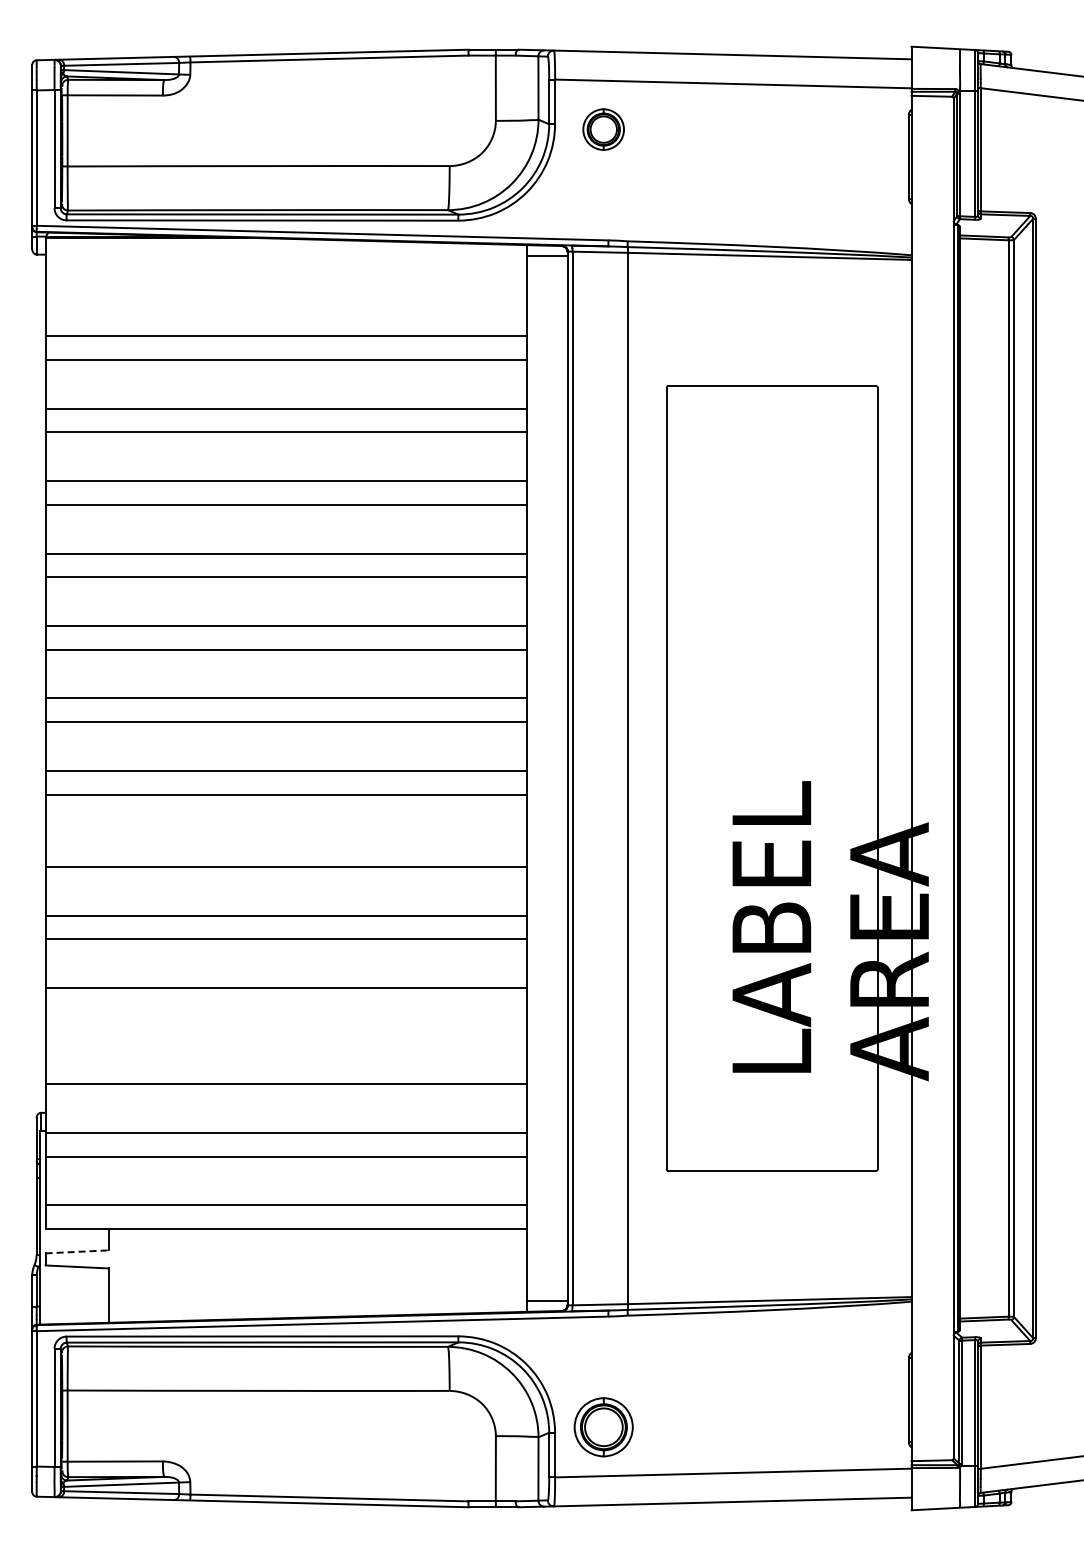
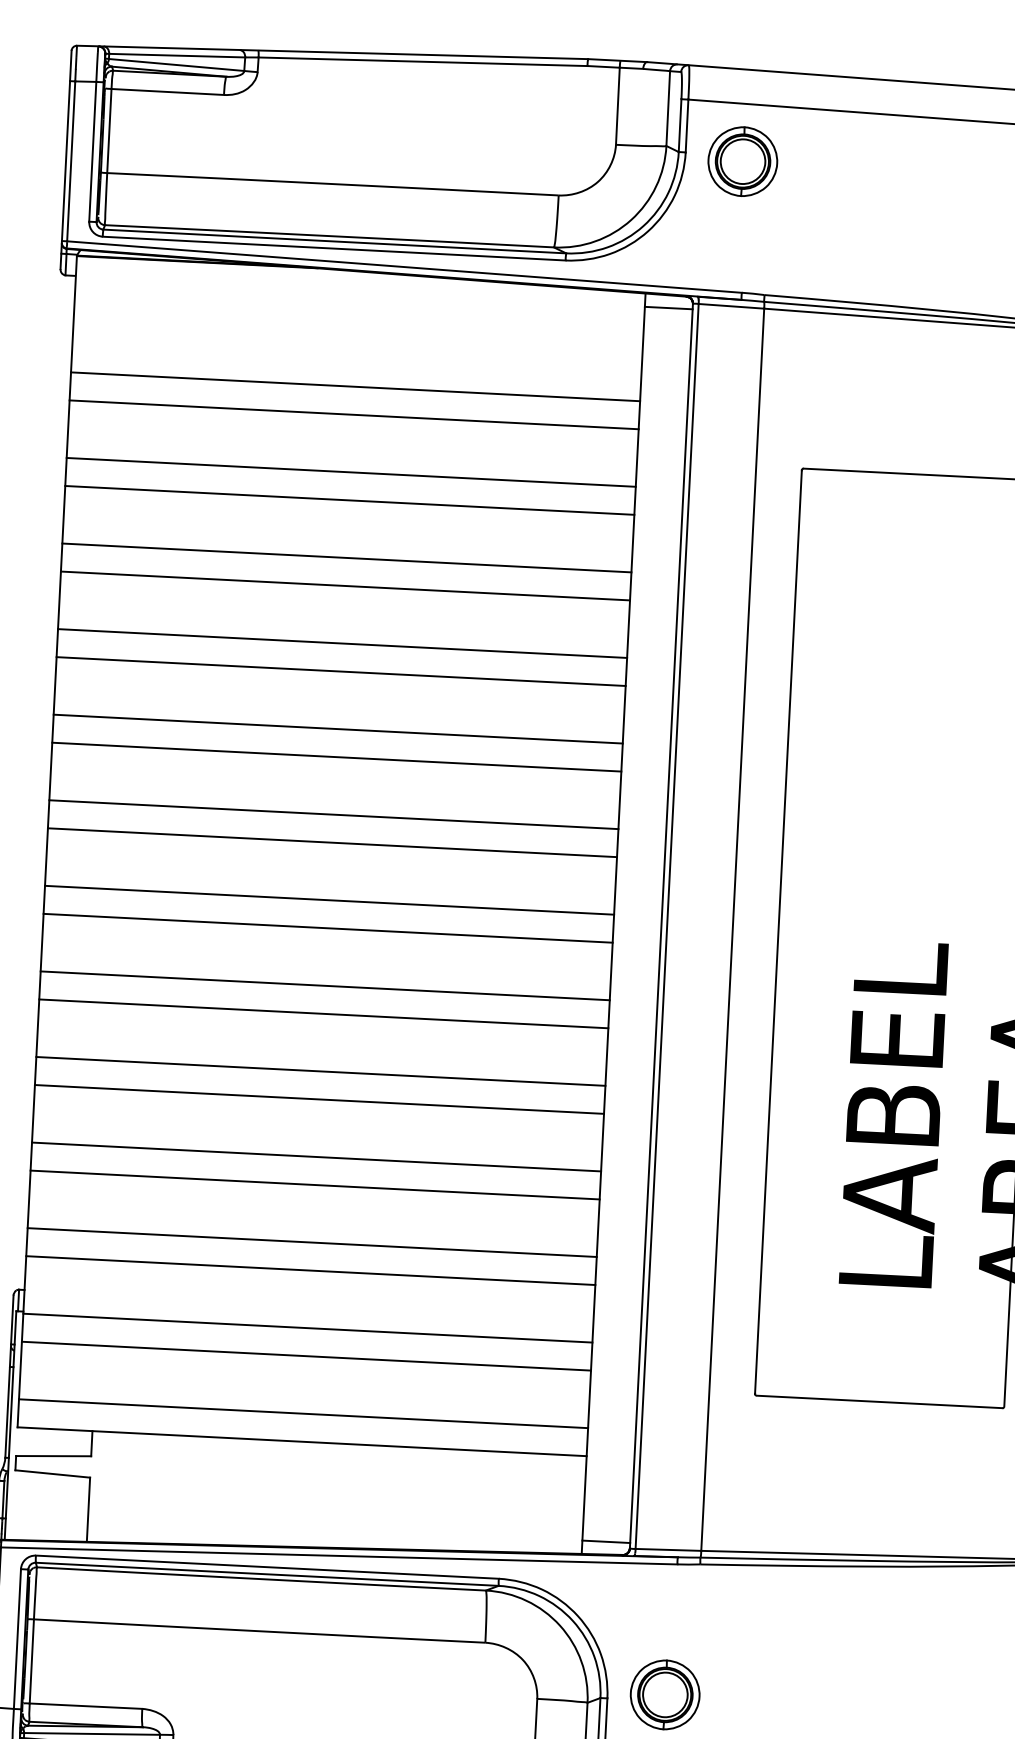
part: (603, 129) -> (742, 161), size x1.43
line: (286, 843) -> (325, 986), added
line: (286, 1011) -> (315, 1184), added
line: (286, 1060) -> (312, 1242), added
line: (77, 1251) -> (53, 1455), dashed -> solid

